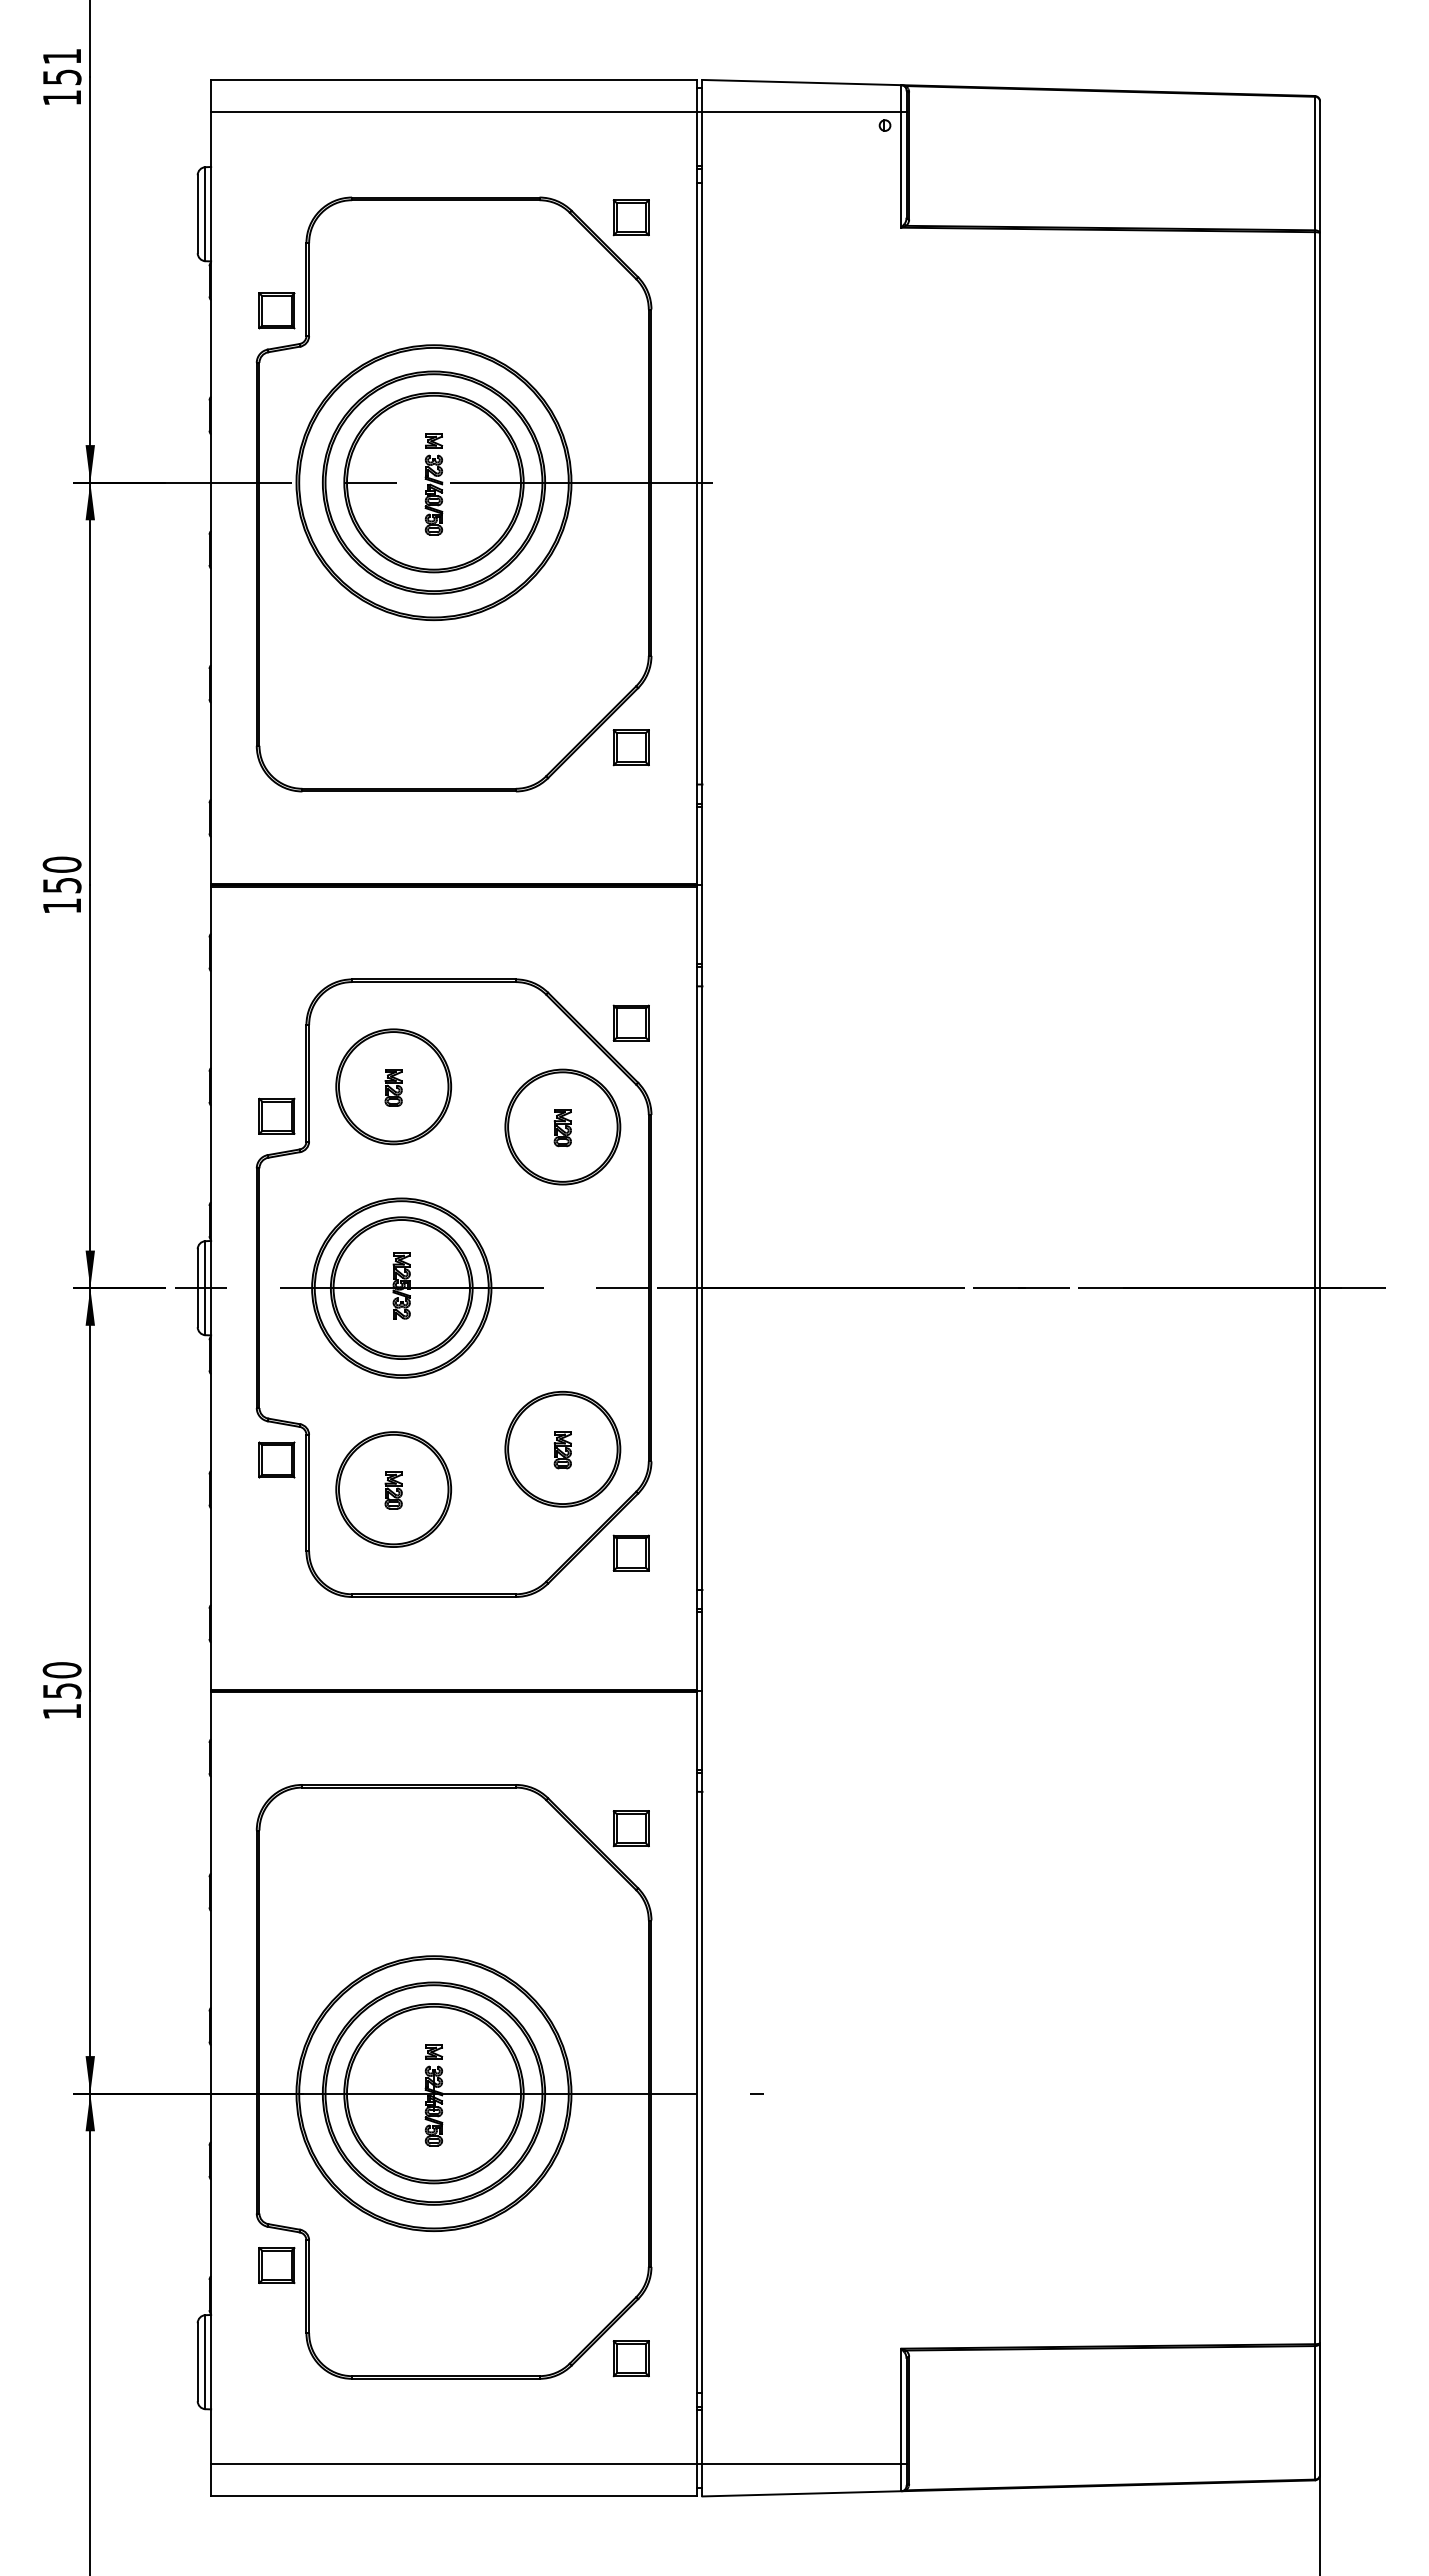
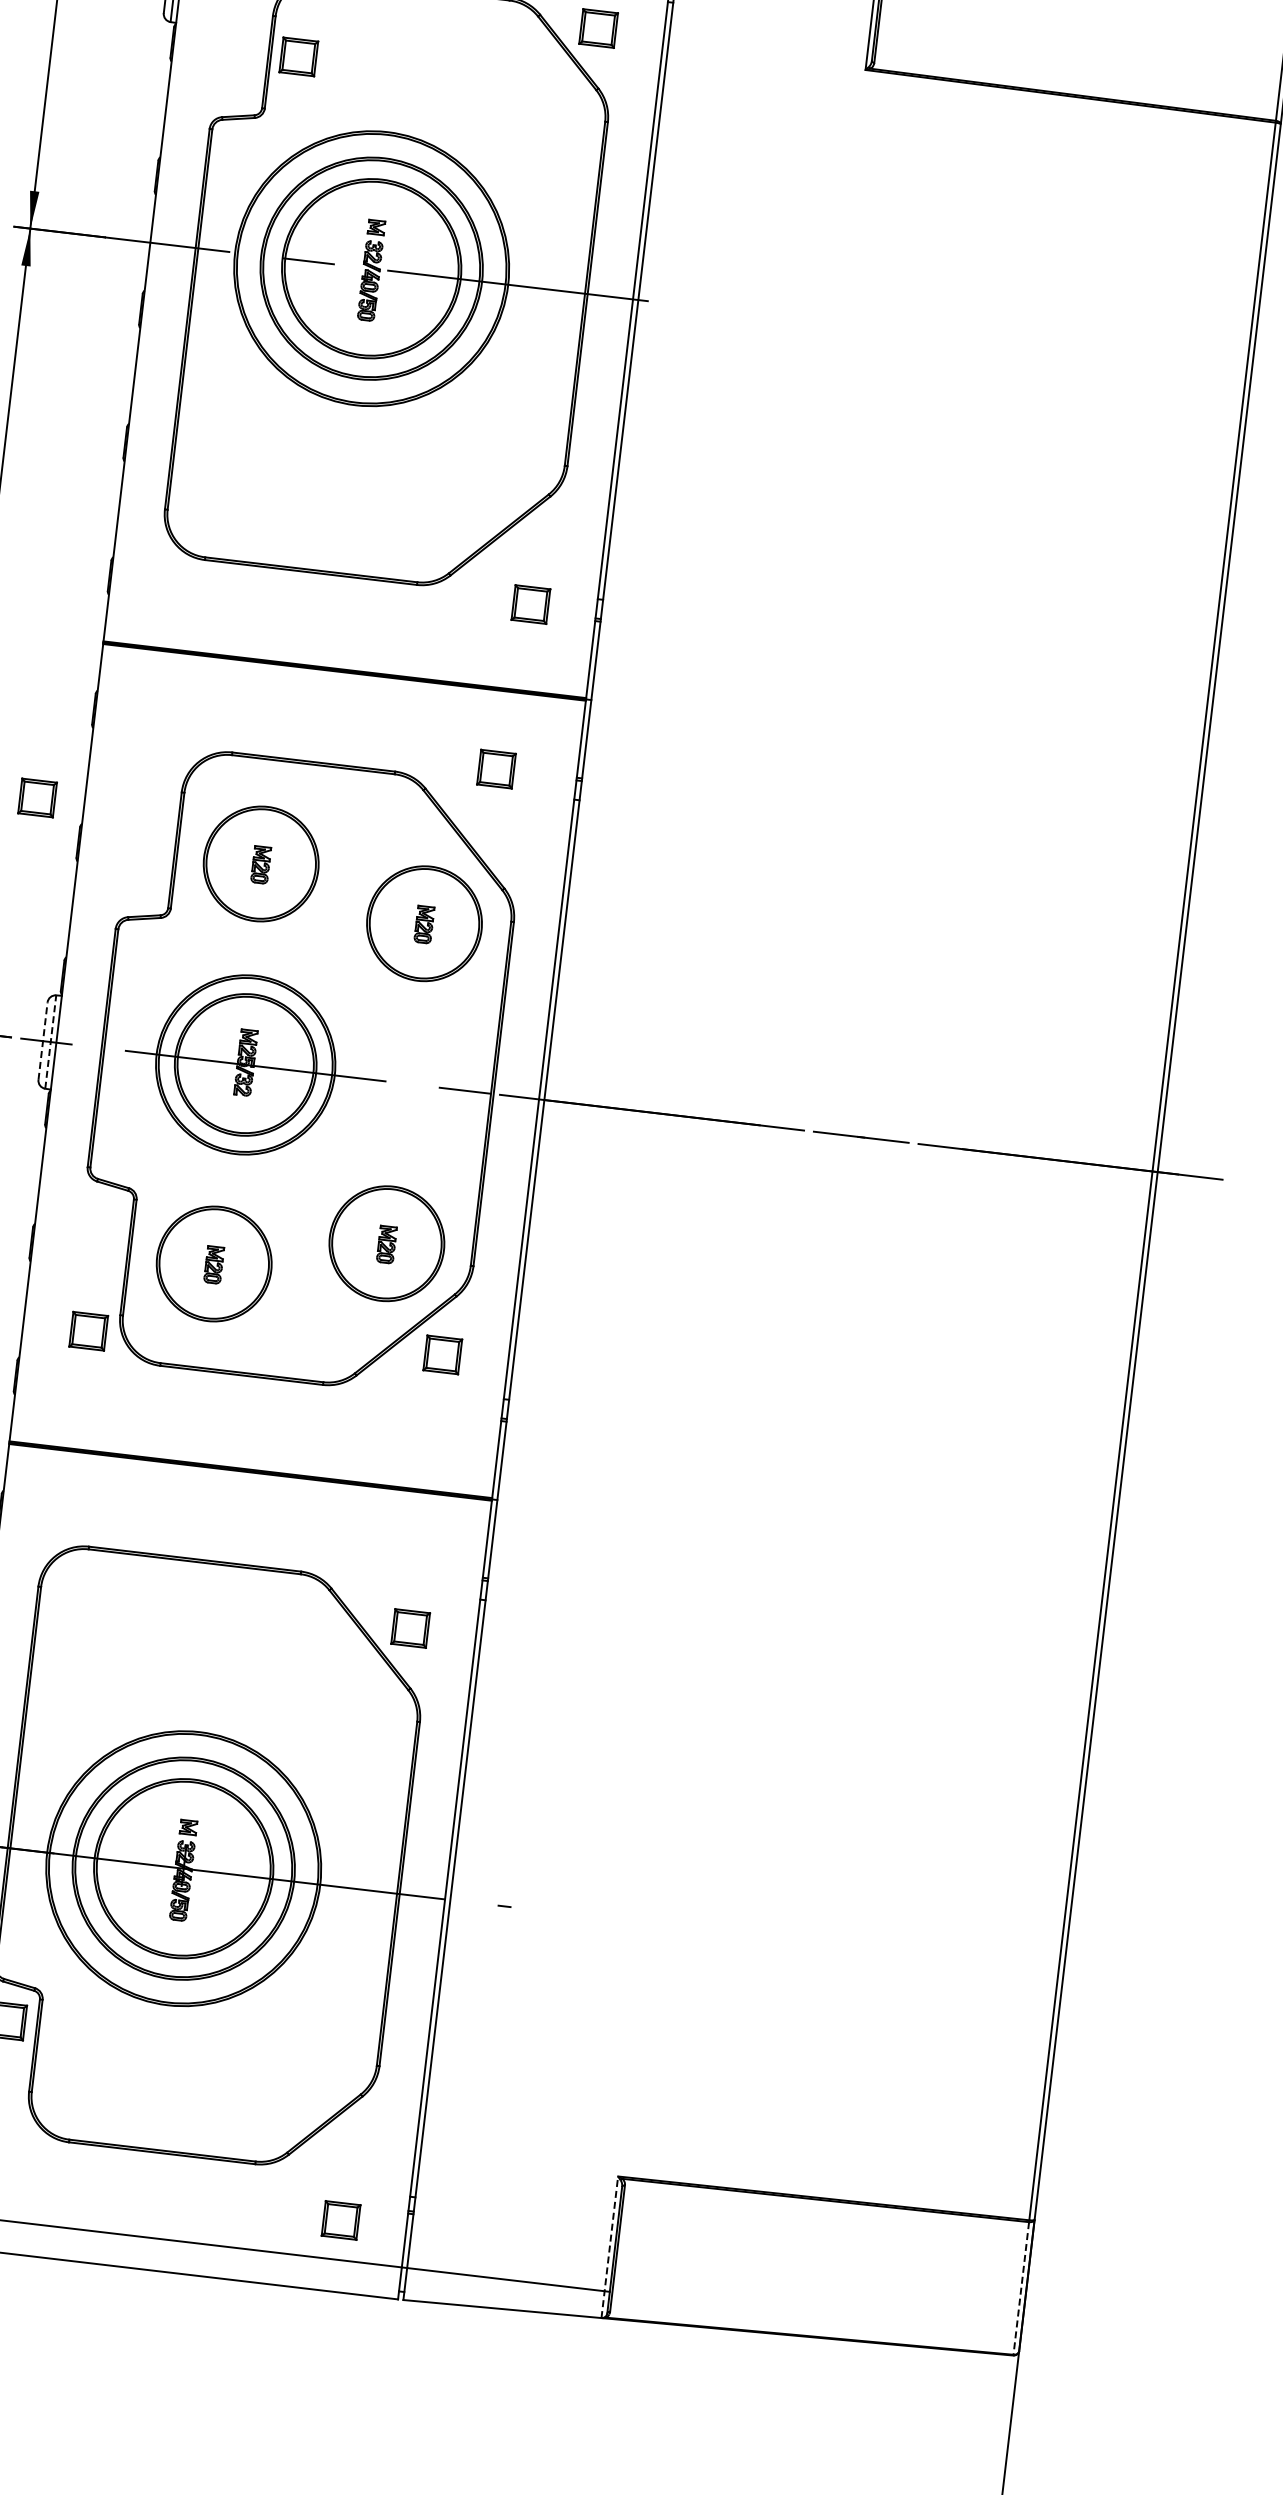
part: (276, 310) -> (298, 56), moved
part: (630, 747) -> (530, 604), moved
part: (630, 1022) -> (495, 768), moved
part: (276, 1115) -> (37, 797), moved
line: (205, 1287) -> (50, 1041), solid -> dashed
line: (197, 1288) -> (42, 1041), solid -> dashed
part: (276, 1459) -> (88, 1330), moved
part: (630, 2358) -> (340, 2220), moved
line: (1314, 2412) -> (1021, 2288), solid -> dashed
line: (901, 2419) -> (610, 2246), solid -> dashed

